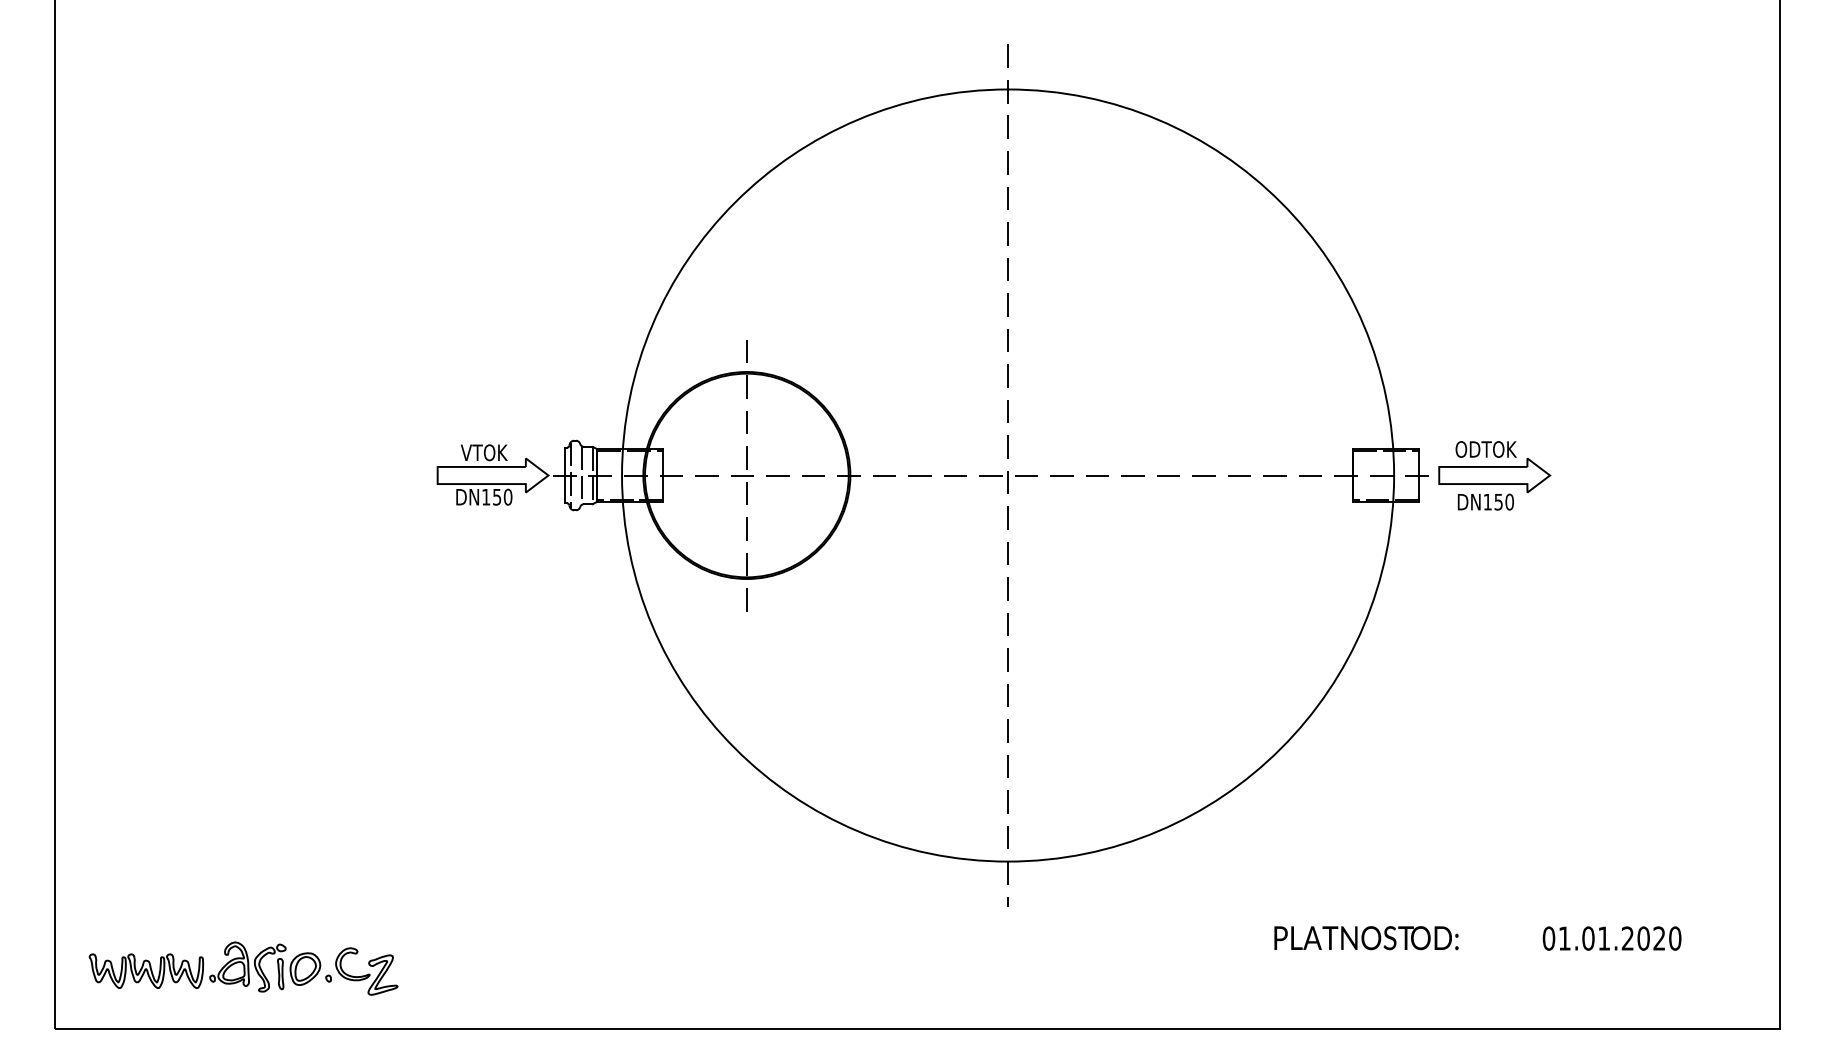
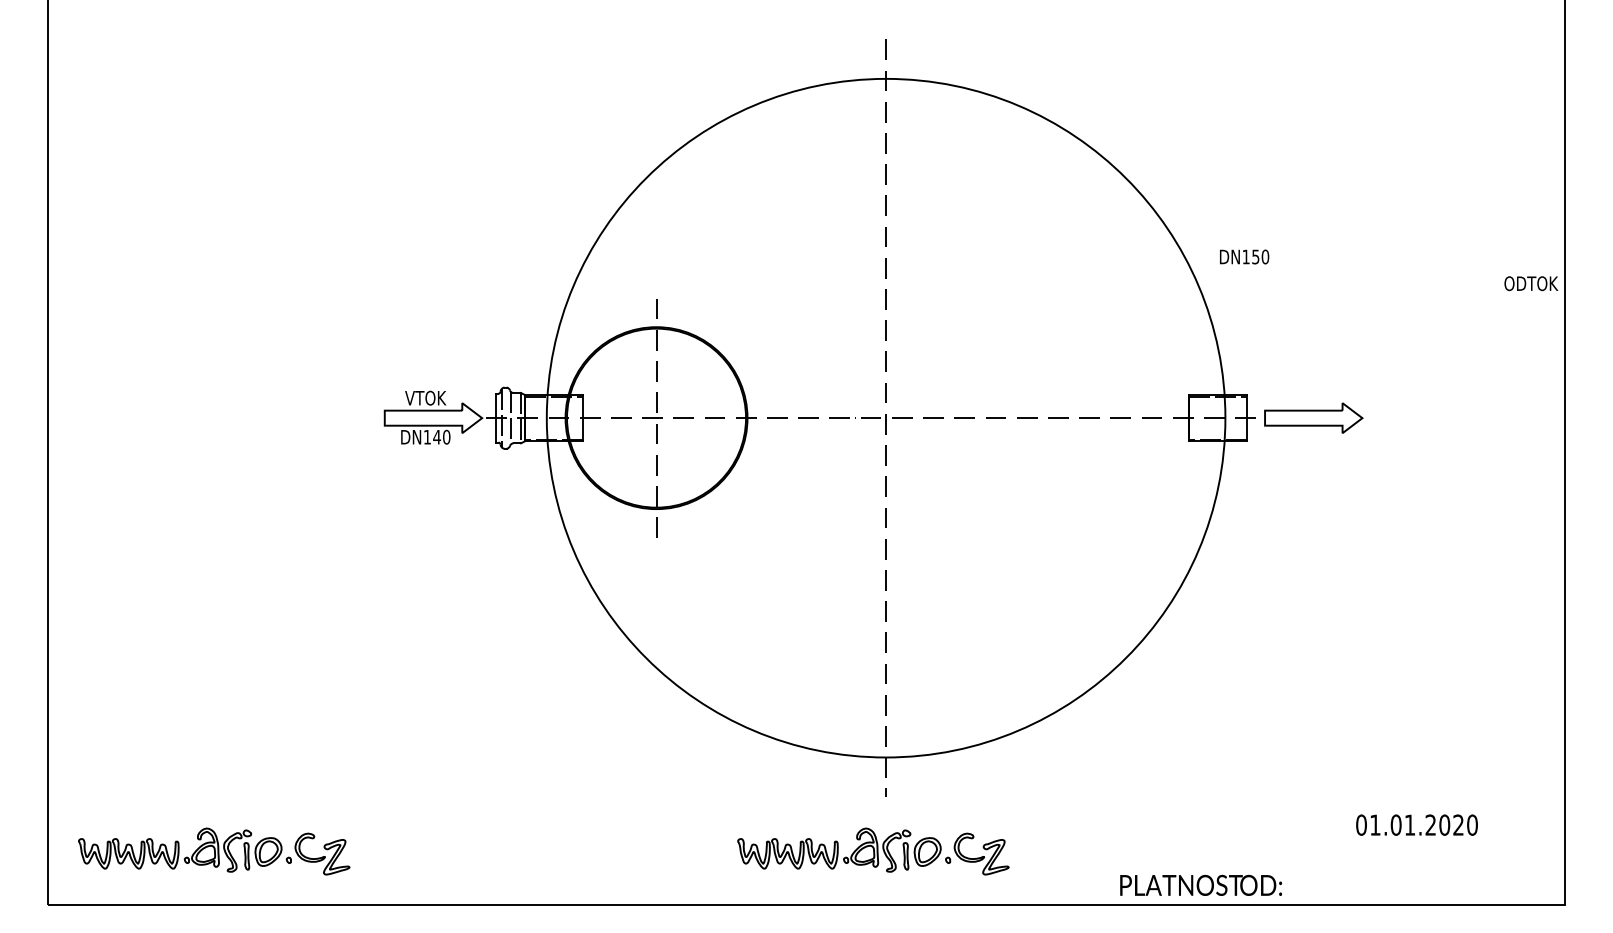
text: (1485, 449) -> (1530, 283), moved
text: (496, 497) -> (436, 437), DN150 -> DN140
text: (1485, 501) -> (1244, 256), moved
text: (1366, 938) -> (1201, 885), moved
part: (993, 968) -> (873, 851), added

